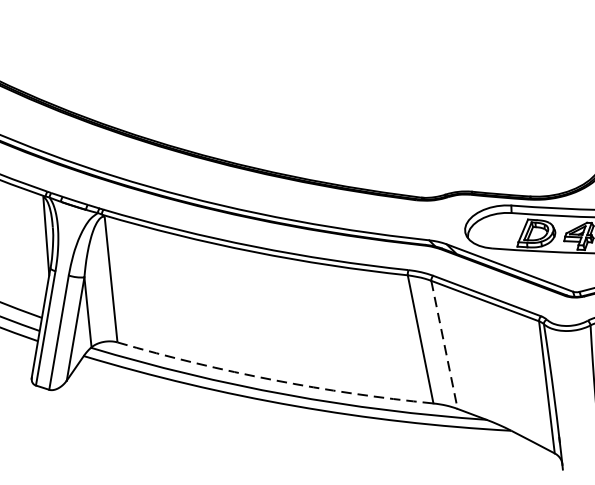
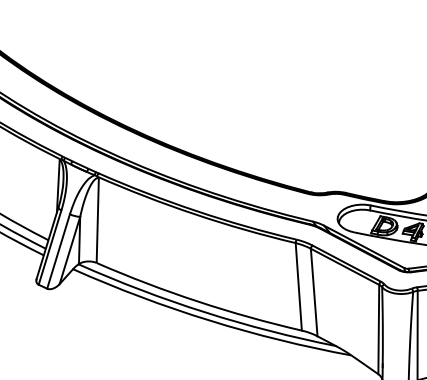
line: (444, 344) -> (314, 292), dashed -> solid
arc: (273, 380) -> (197, 301), dashed -> solid

